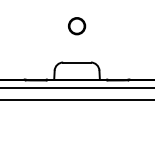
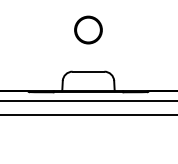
circle: (76, 25) -> (87, 29), size x1.43

